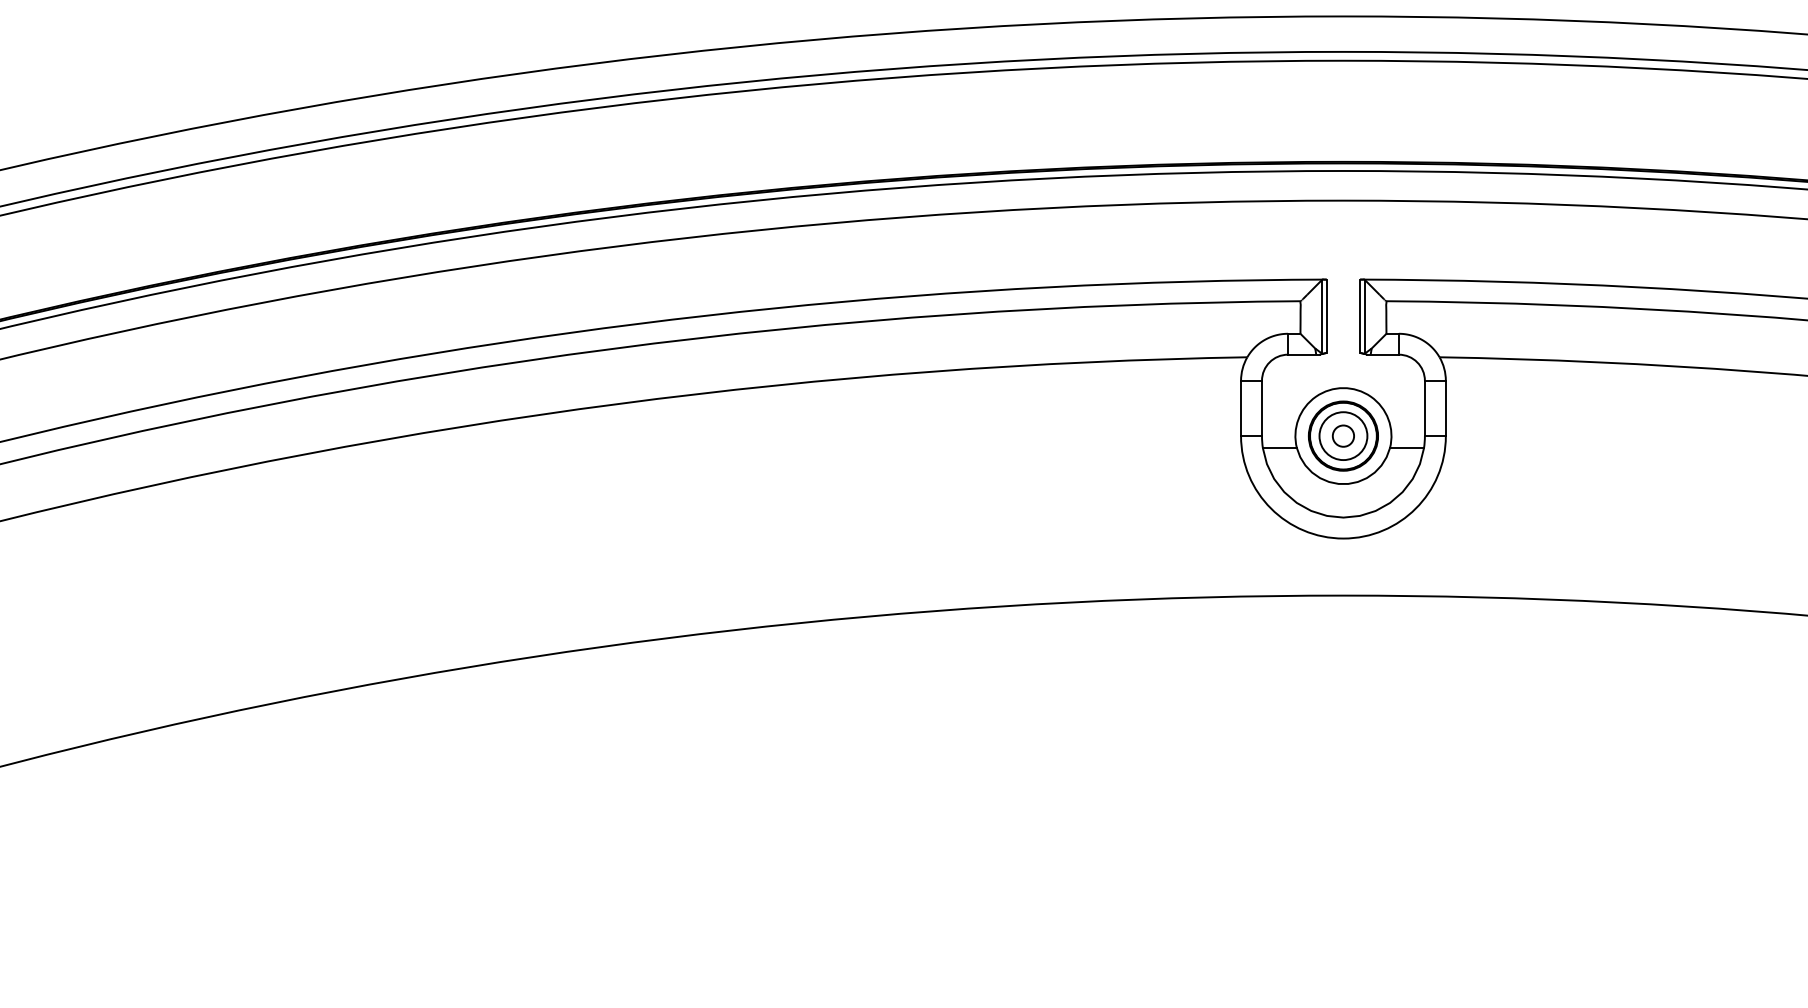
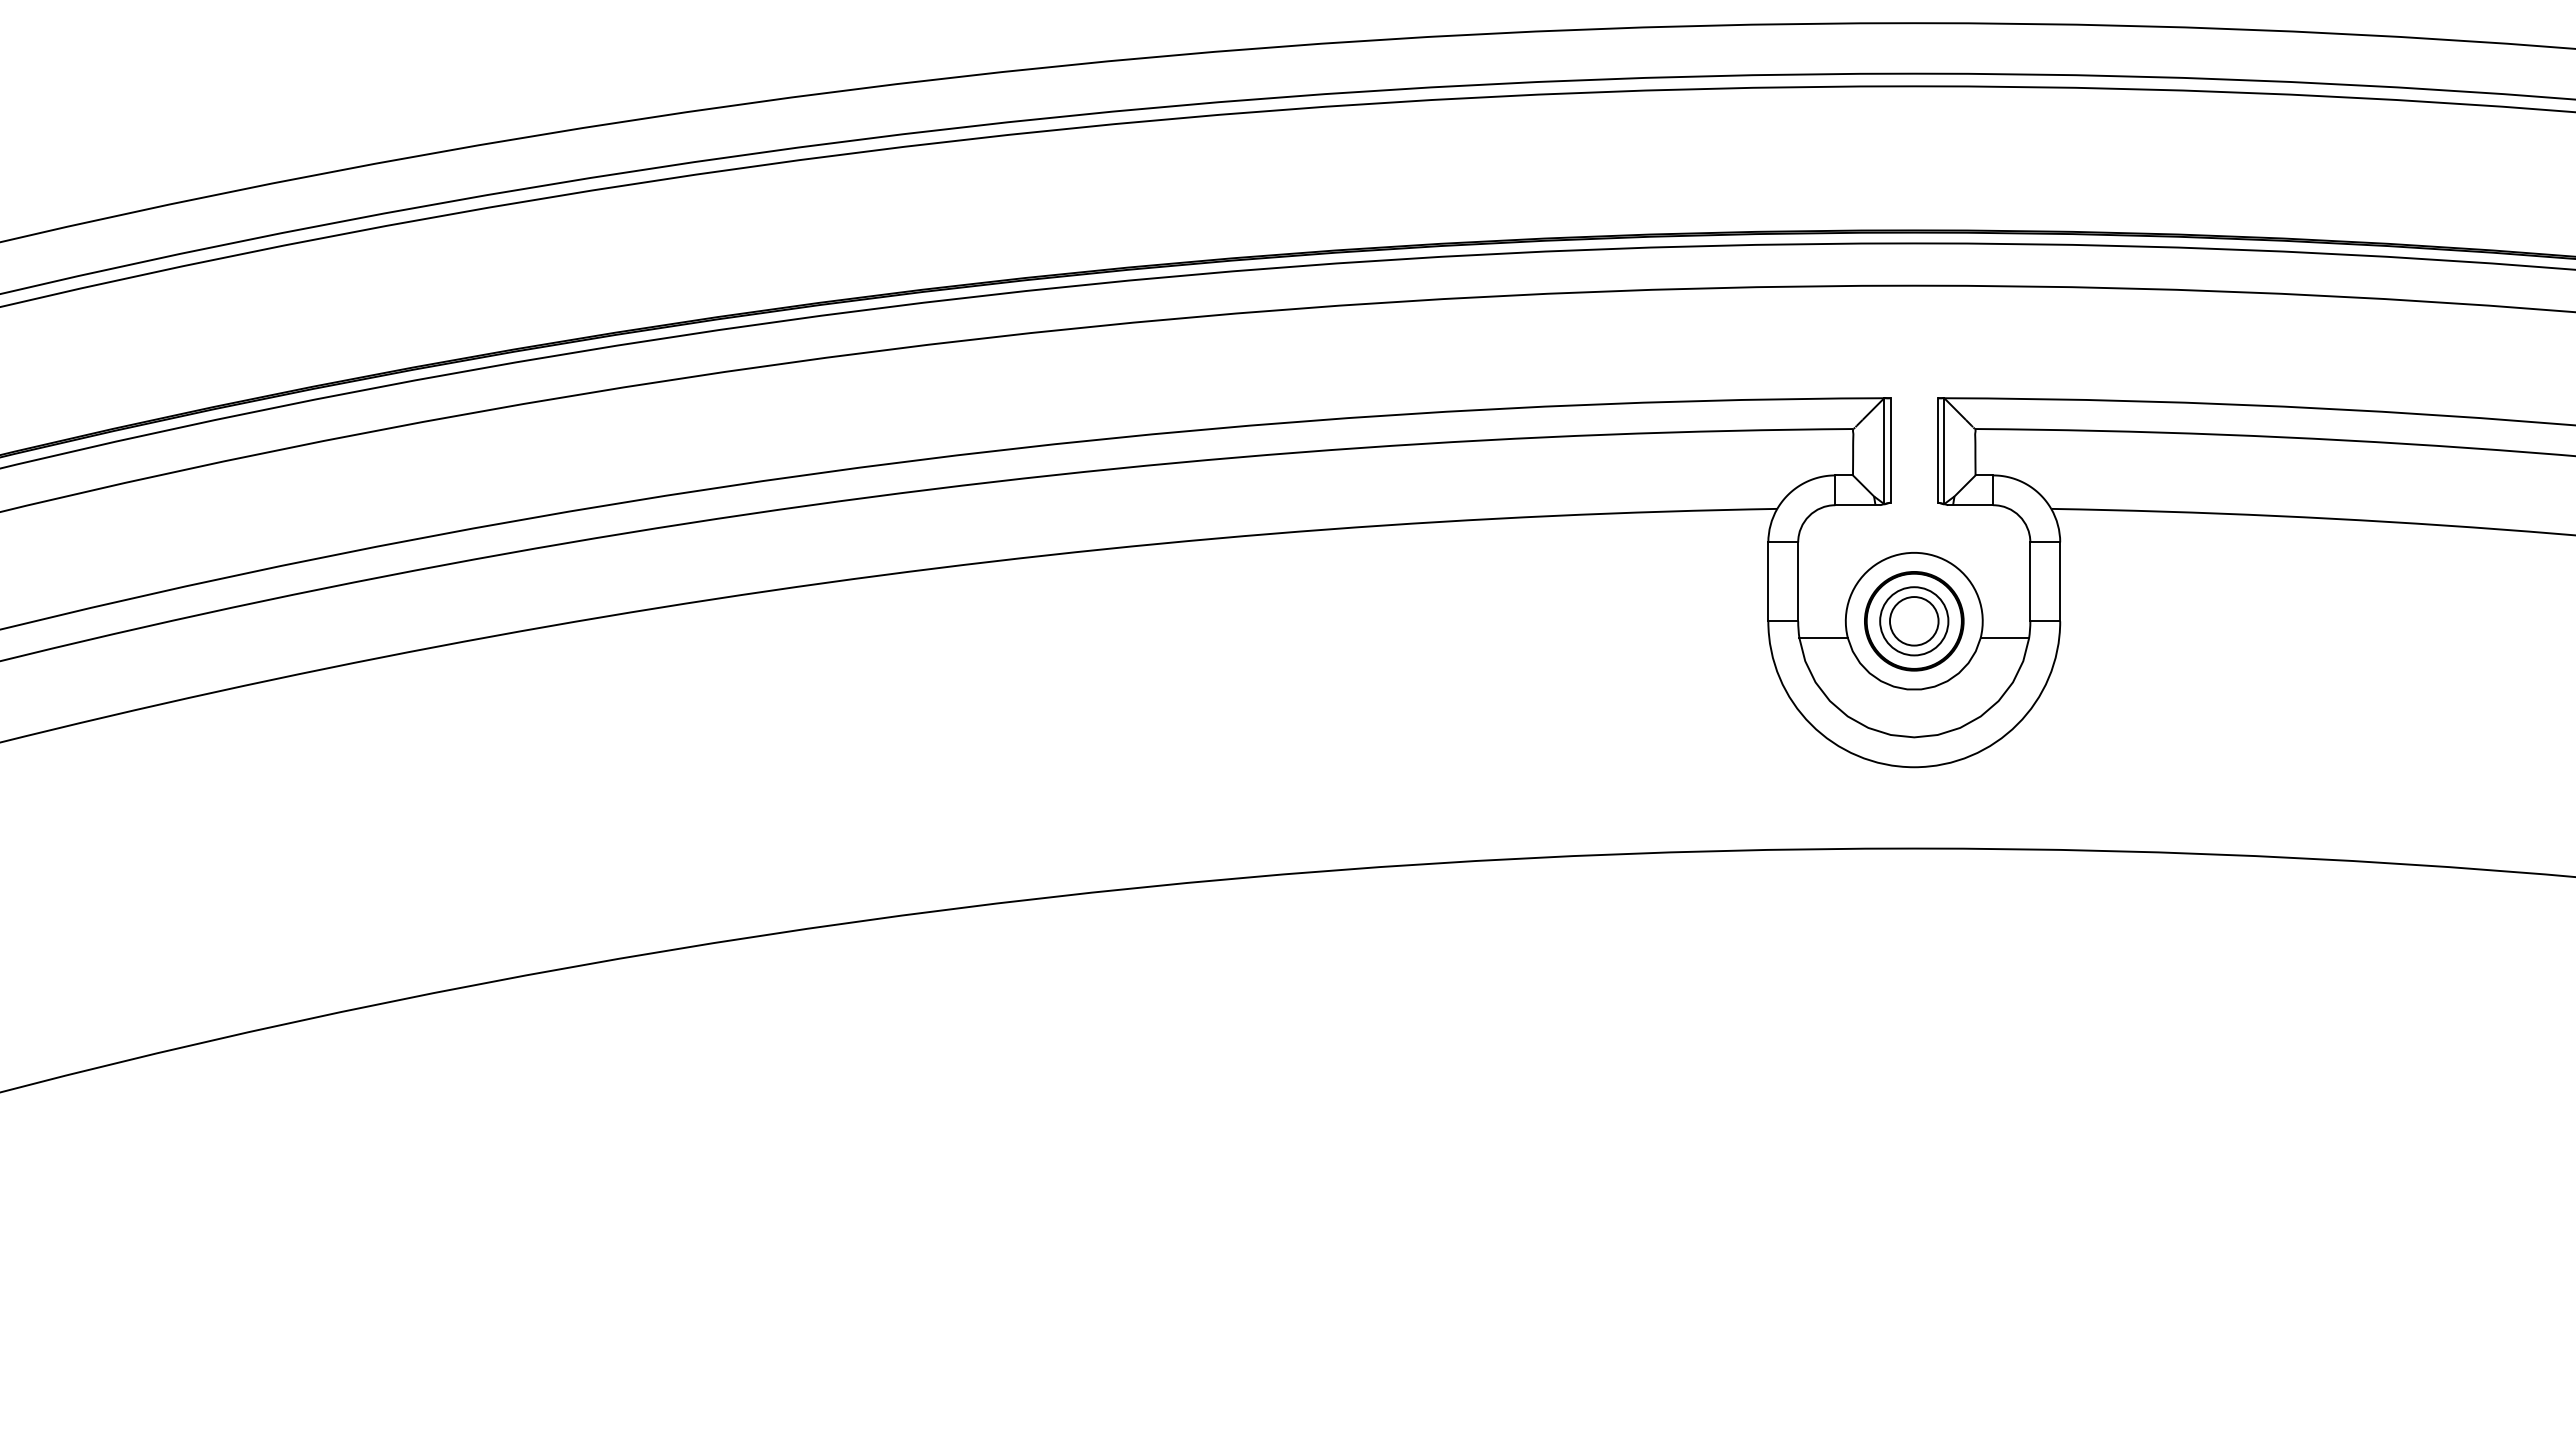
circle: (1343, 436) -> (1914, 621), size x1.6

